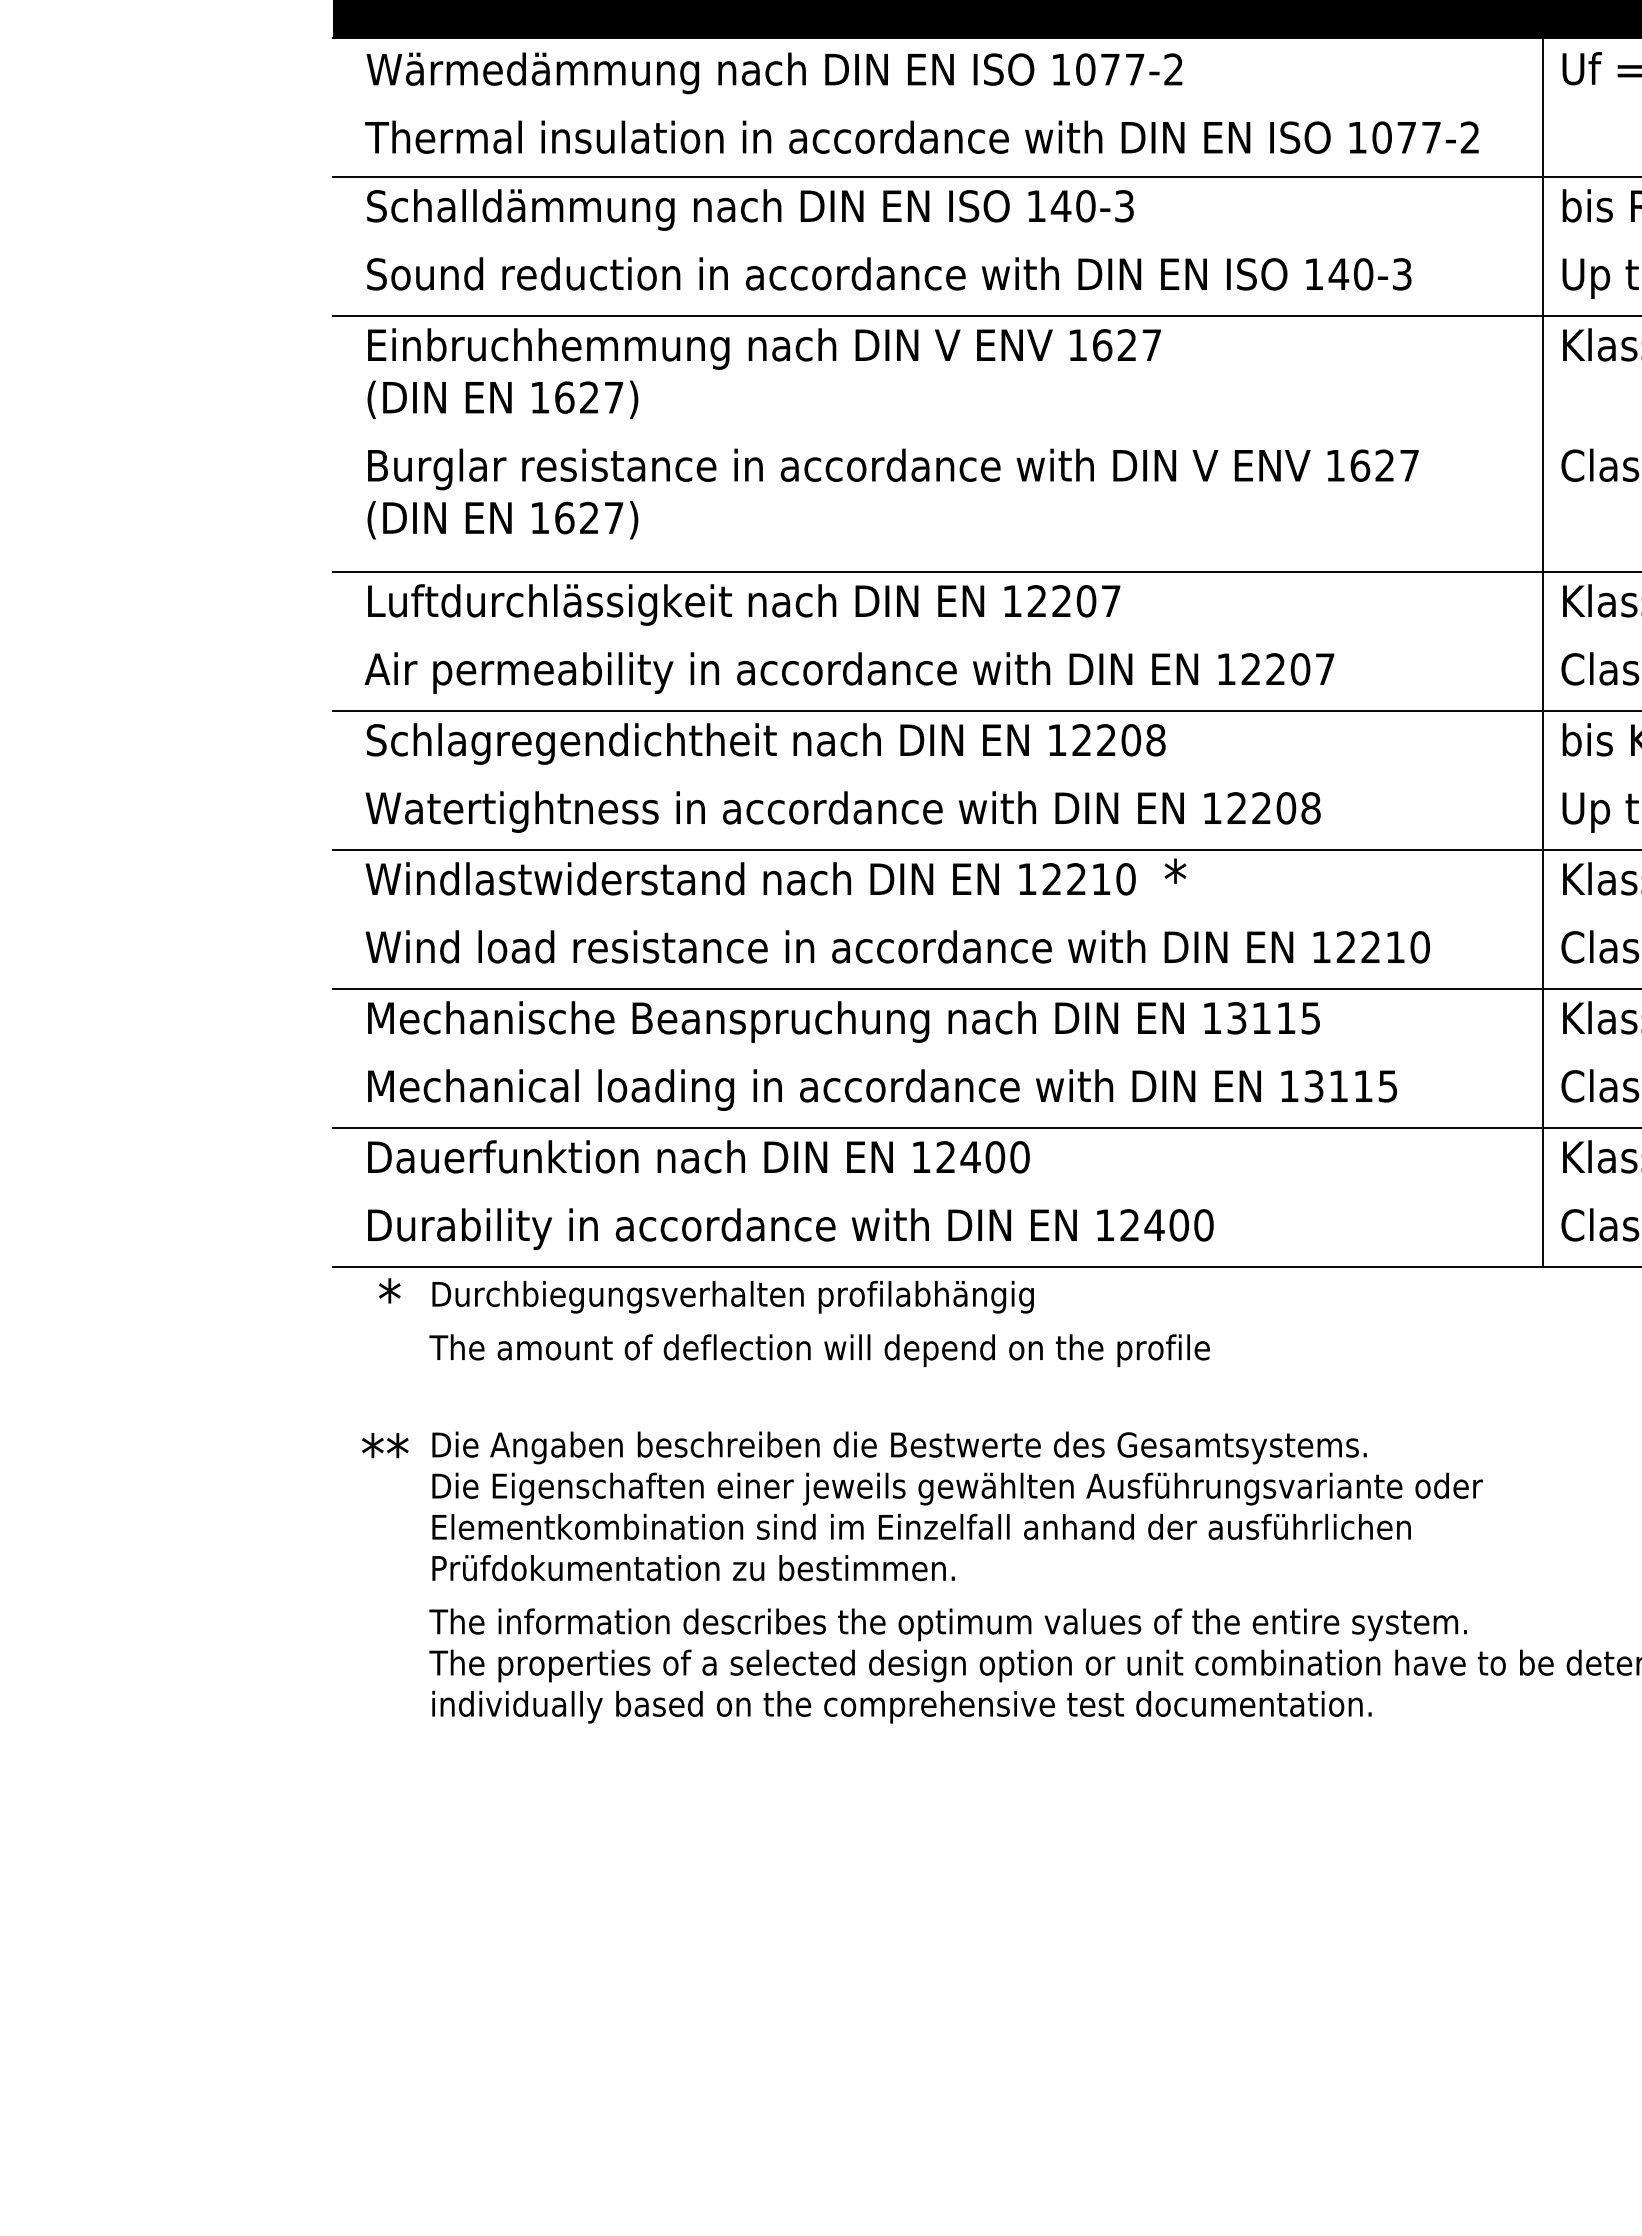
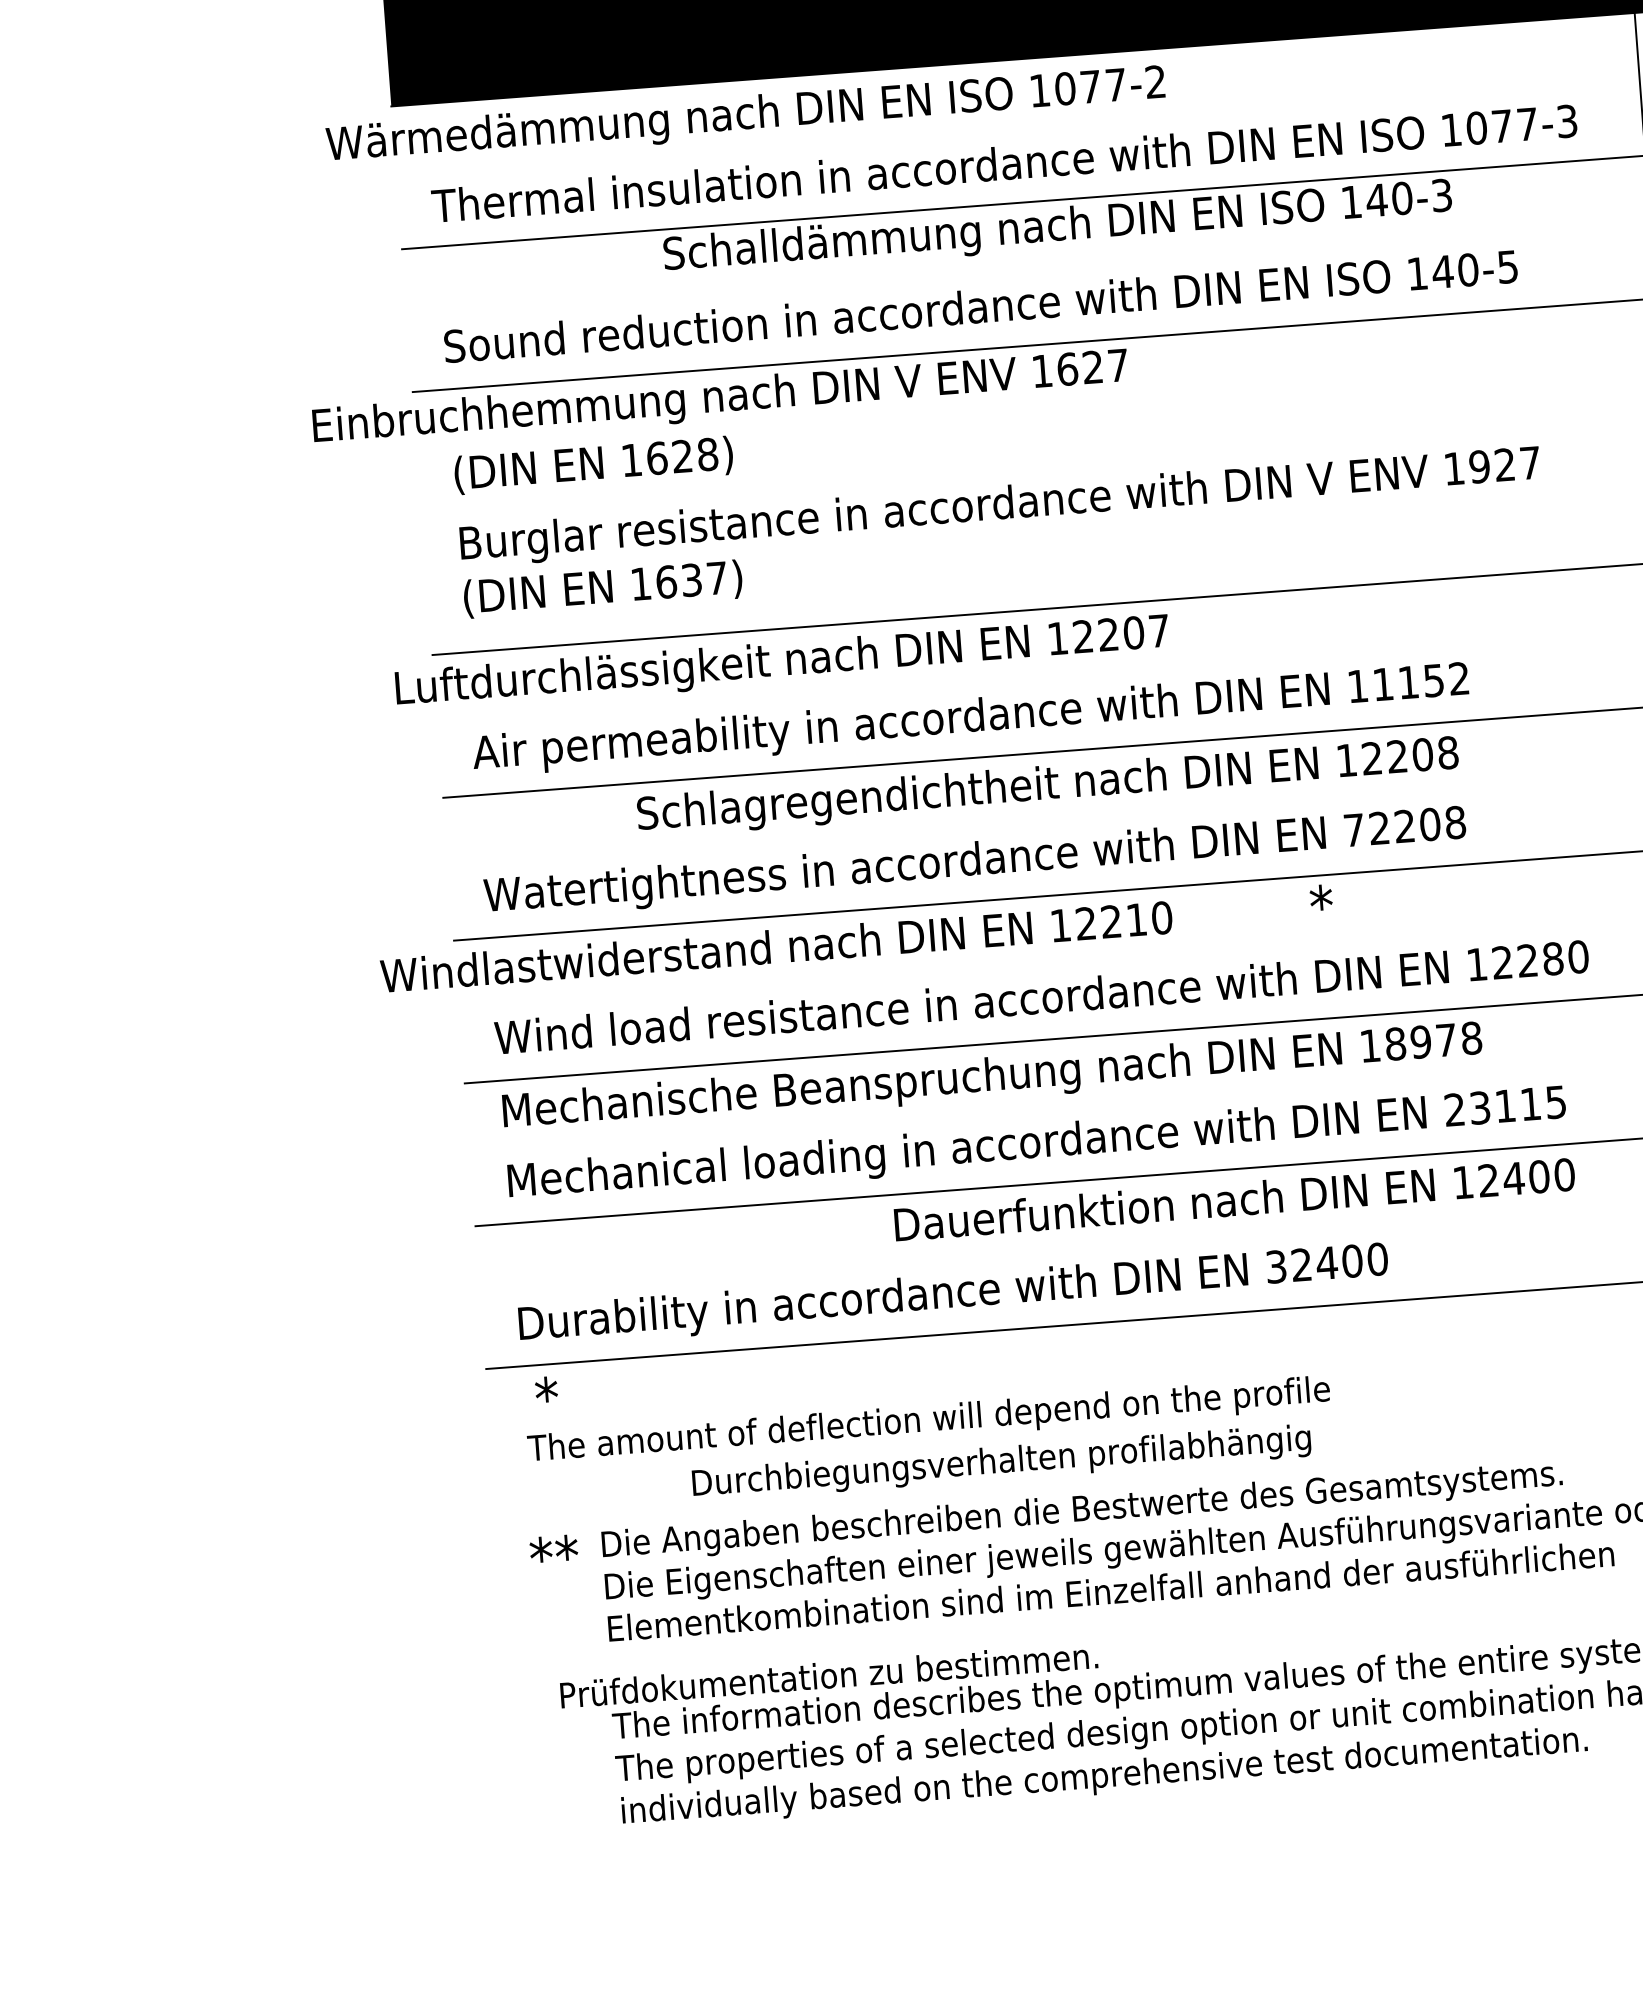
text: (774, 73) -> (745, 116), moved
text: (1469, 137) -> (1566, 121), 1077-2 -> 1077-3
text: (750, 209) -> (1057, 227), moved
text: (1402, 273) -> (1508, 266), 140-3 -> 140-5
text: (764, 348) -> (720, 398), moved
text: (613, 397) -> (707, 454), 1627) -> 1628)
text: (1360, 465) -> (1479, 466), 1627 -> 1927
text: (589, 518) -> (691, 580), 1627) -> 1637)
text: (744, 604) -> (782, 662), moved
text: (1287, 669) -> (1420, 681), 12207 -> 11152
text: (765, 743) -> (1047, 786), moved
text: (1212, 807) -> (1354, 829), 12208 -> 72208
text: (750, 878) -> (776, 946), moved
text: (1395, 947) -> (1553, 959), 12210 -> 12280
text: (1273, 1018) -> (1433, 1041), 13115 -> 18978
text: (1289, 1085) -> (1454, 1109), 13115 -> 23115
text: (698, 1156) -> (1234, 1198), moved
text: (1105, 1225) -> (1276, 1267), 12400 -> 32400
text: (732, 1296) -> (1001, 1462), moved
text: (819, 1350) -> (928, 1421), moved
text: (693, 1568) -> (829, 1675), moved

